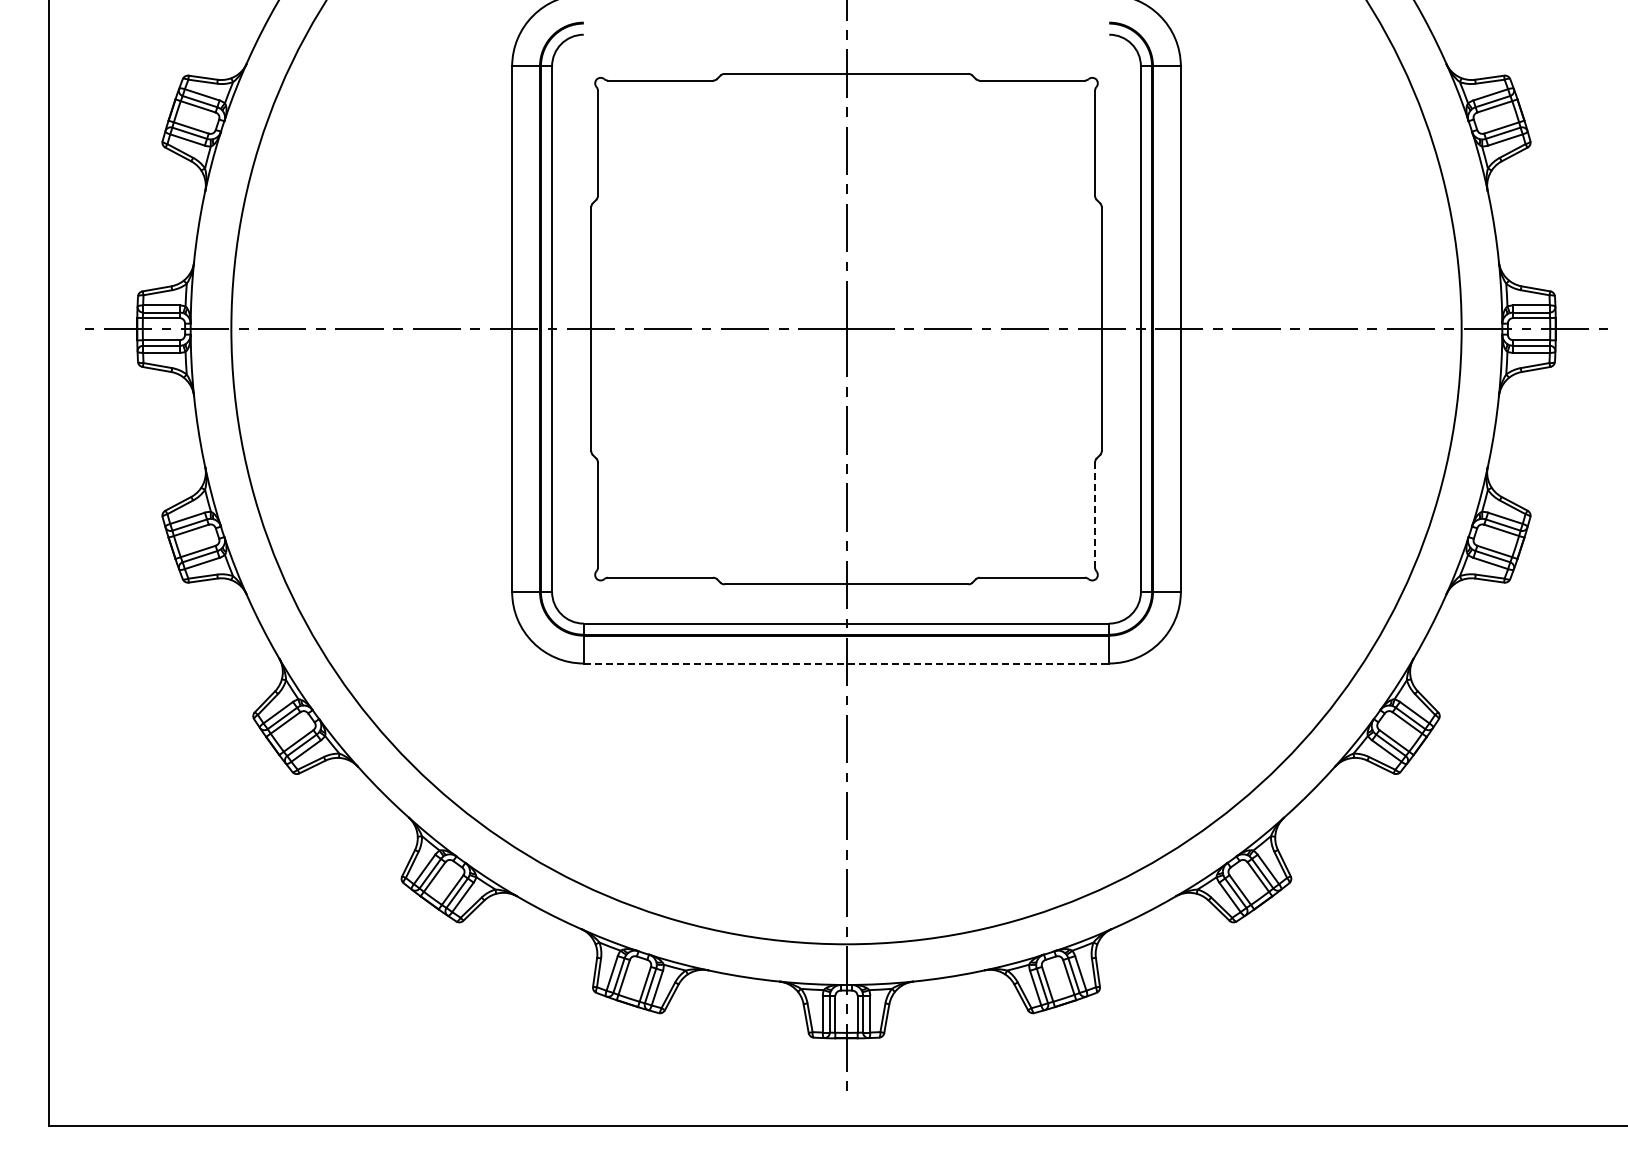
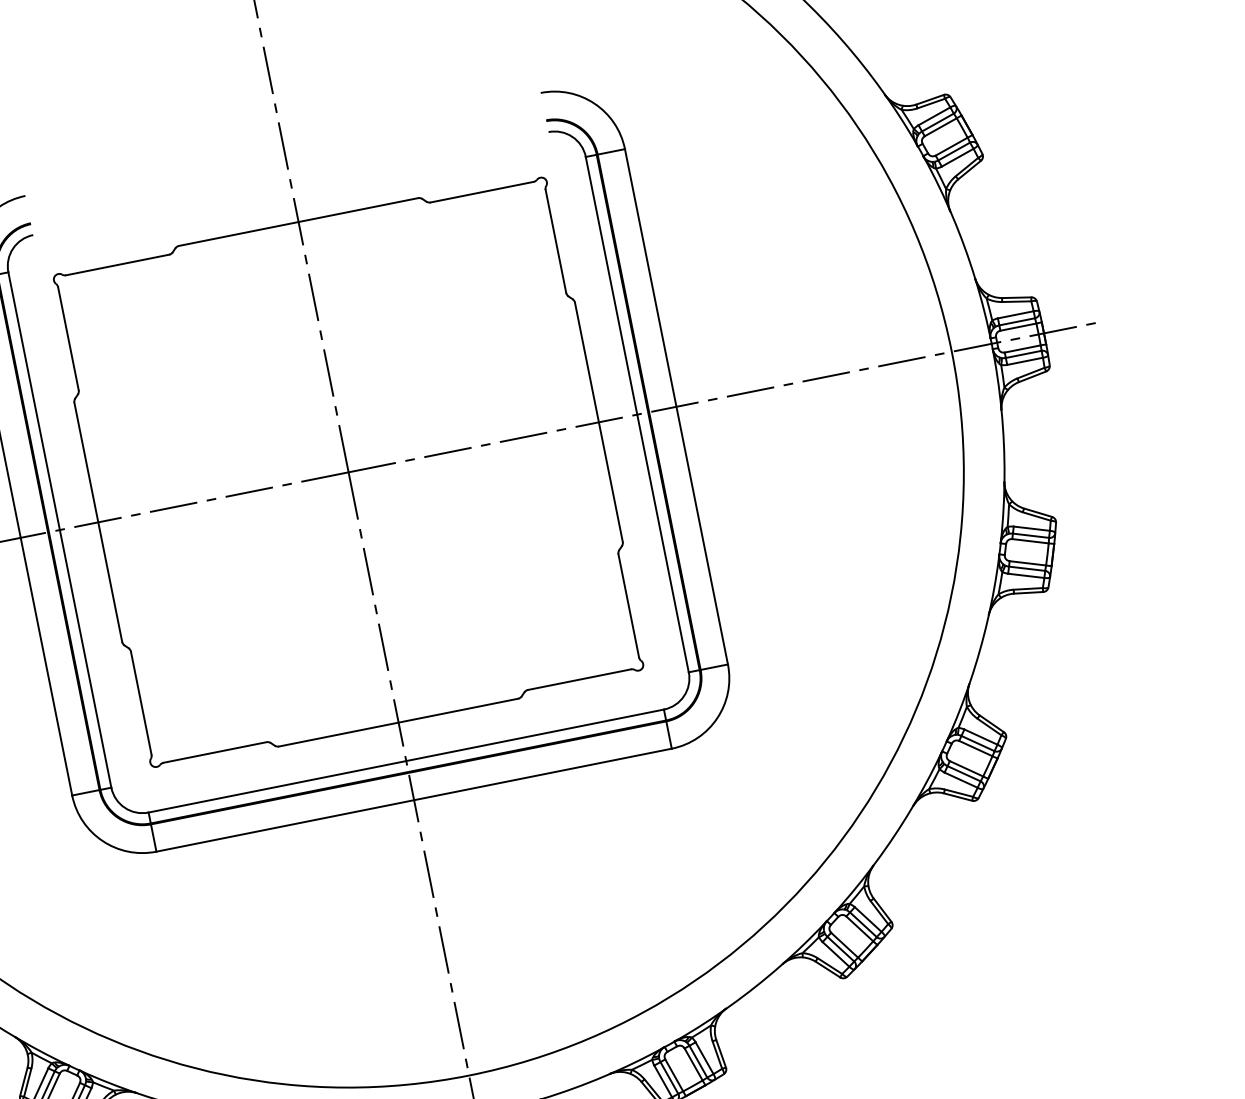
line: (1095, 515) -> (629, 606), dashed -> solid
line: (846, 663) -> (414, 800), dashed -> solid

